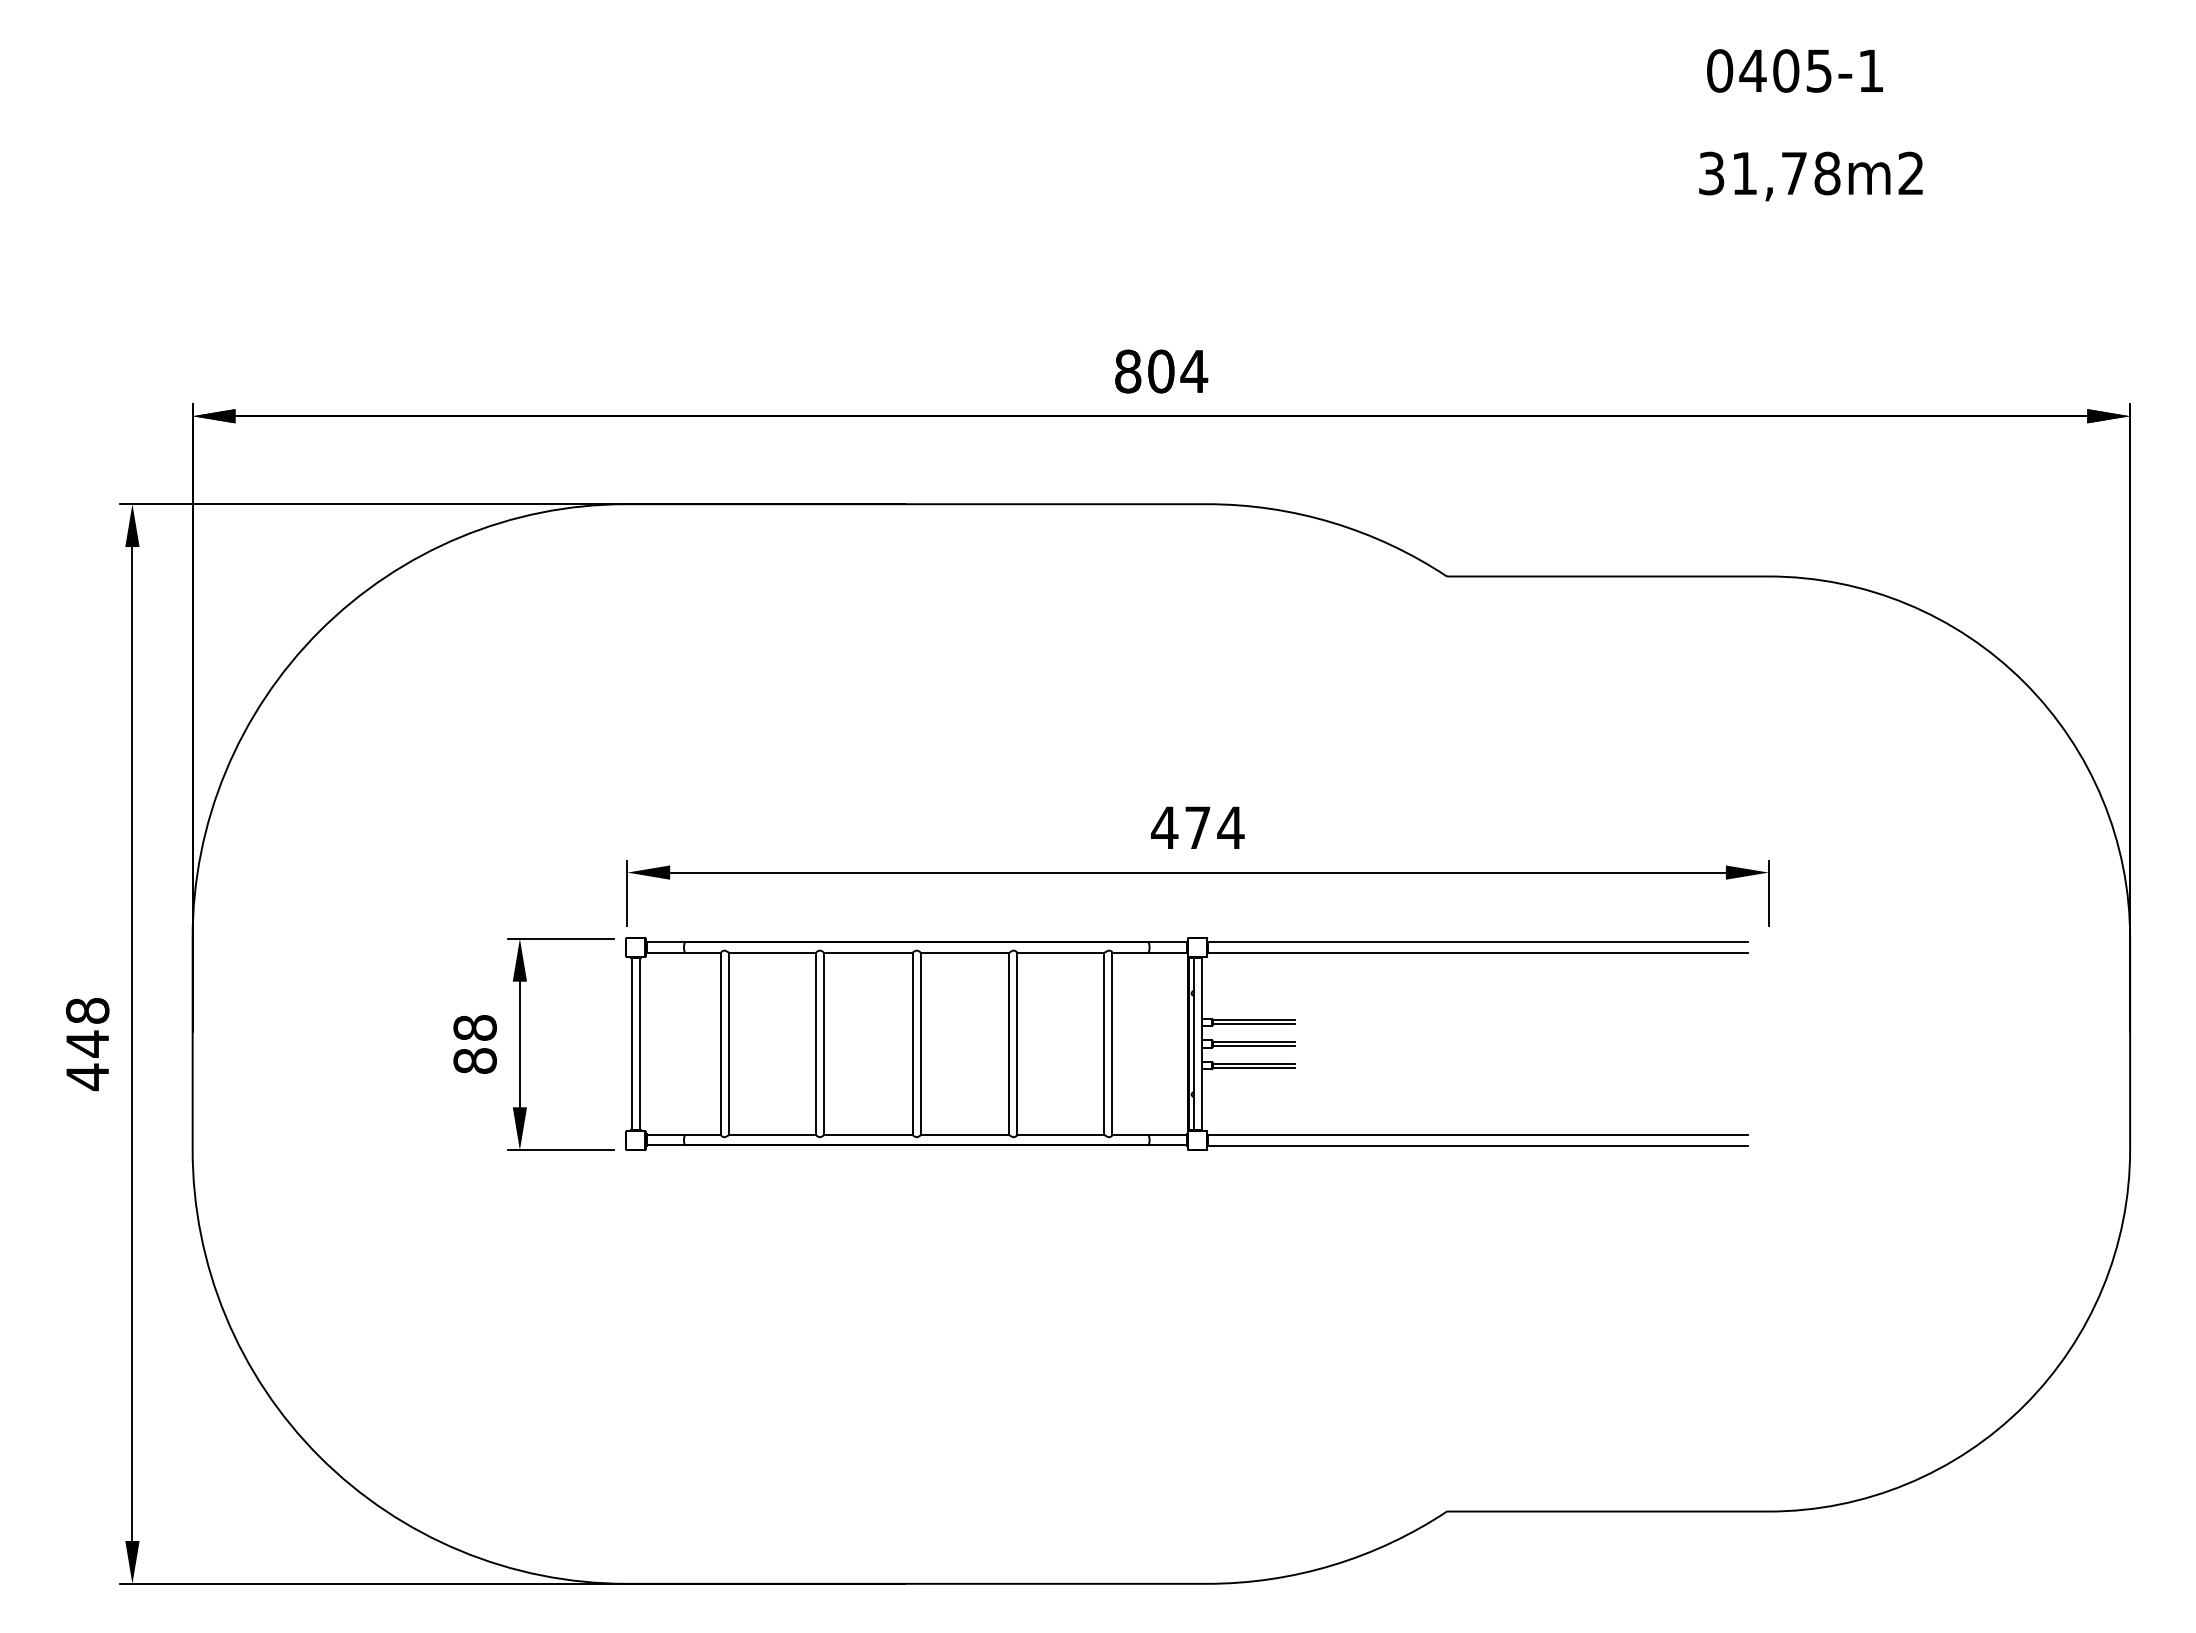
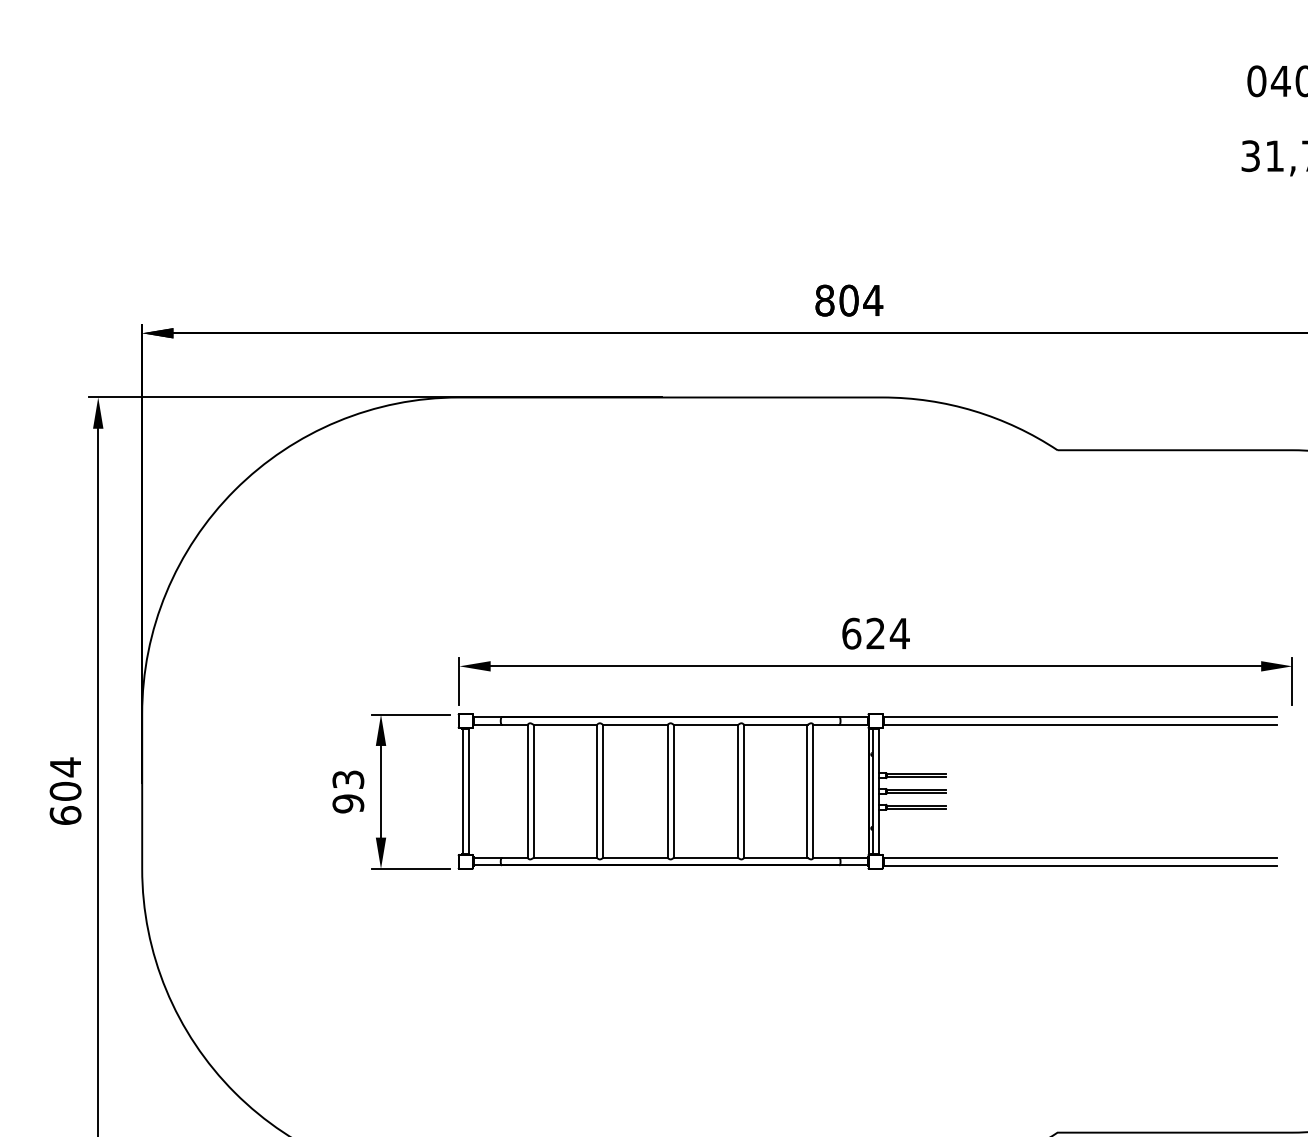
text: (1180, 827) -> (863, 633), 474 -> 624
text: (87, 1044) -> (65, 791), 448 -> 604
text: (474, 1044) -> (347, 791), 88 -> 93

